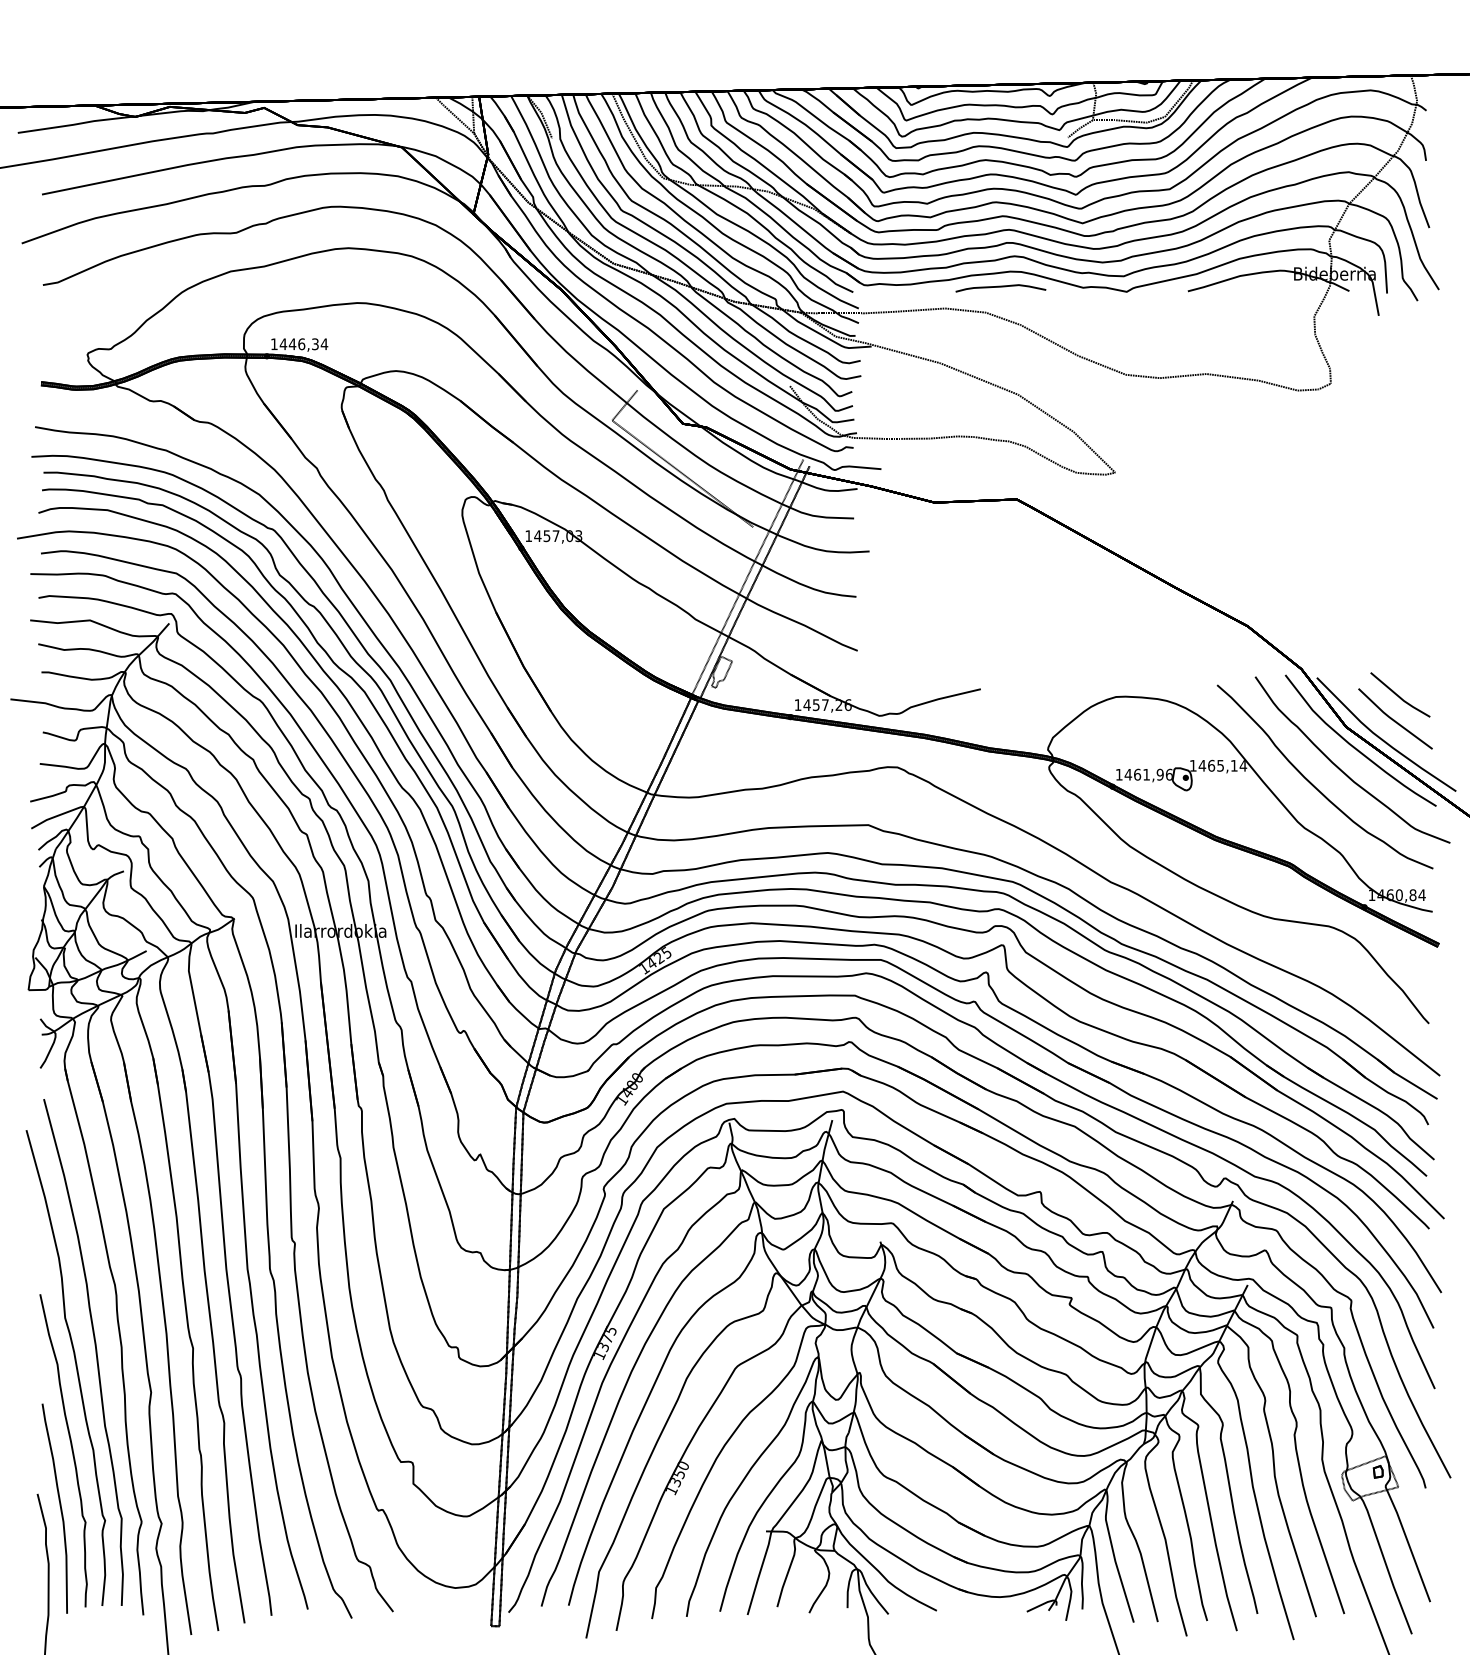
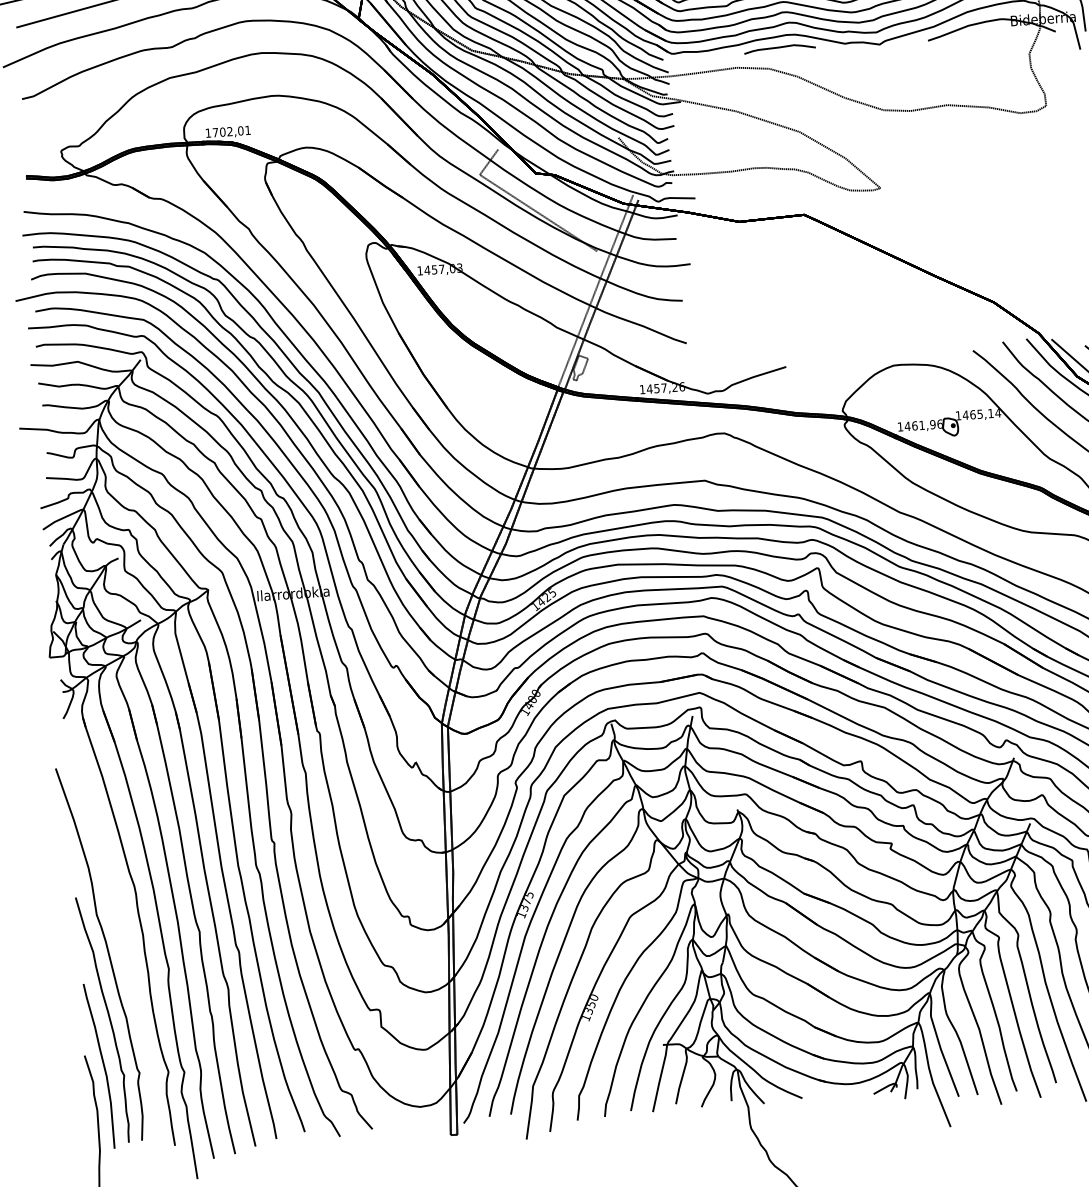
text: (303, 344) -> (231, 131), 1446,34 -> 1702,01
part: (95, 1352) -> (122, 940), removed

